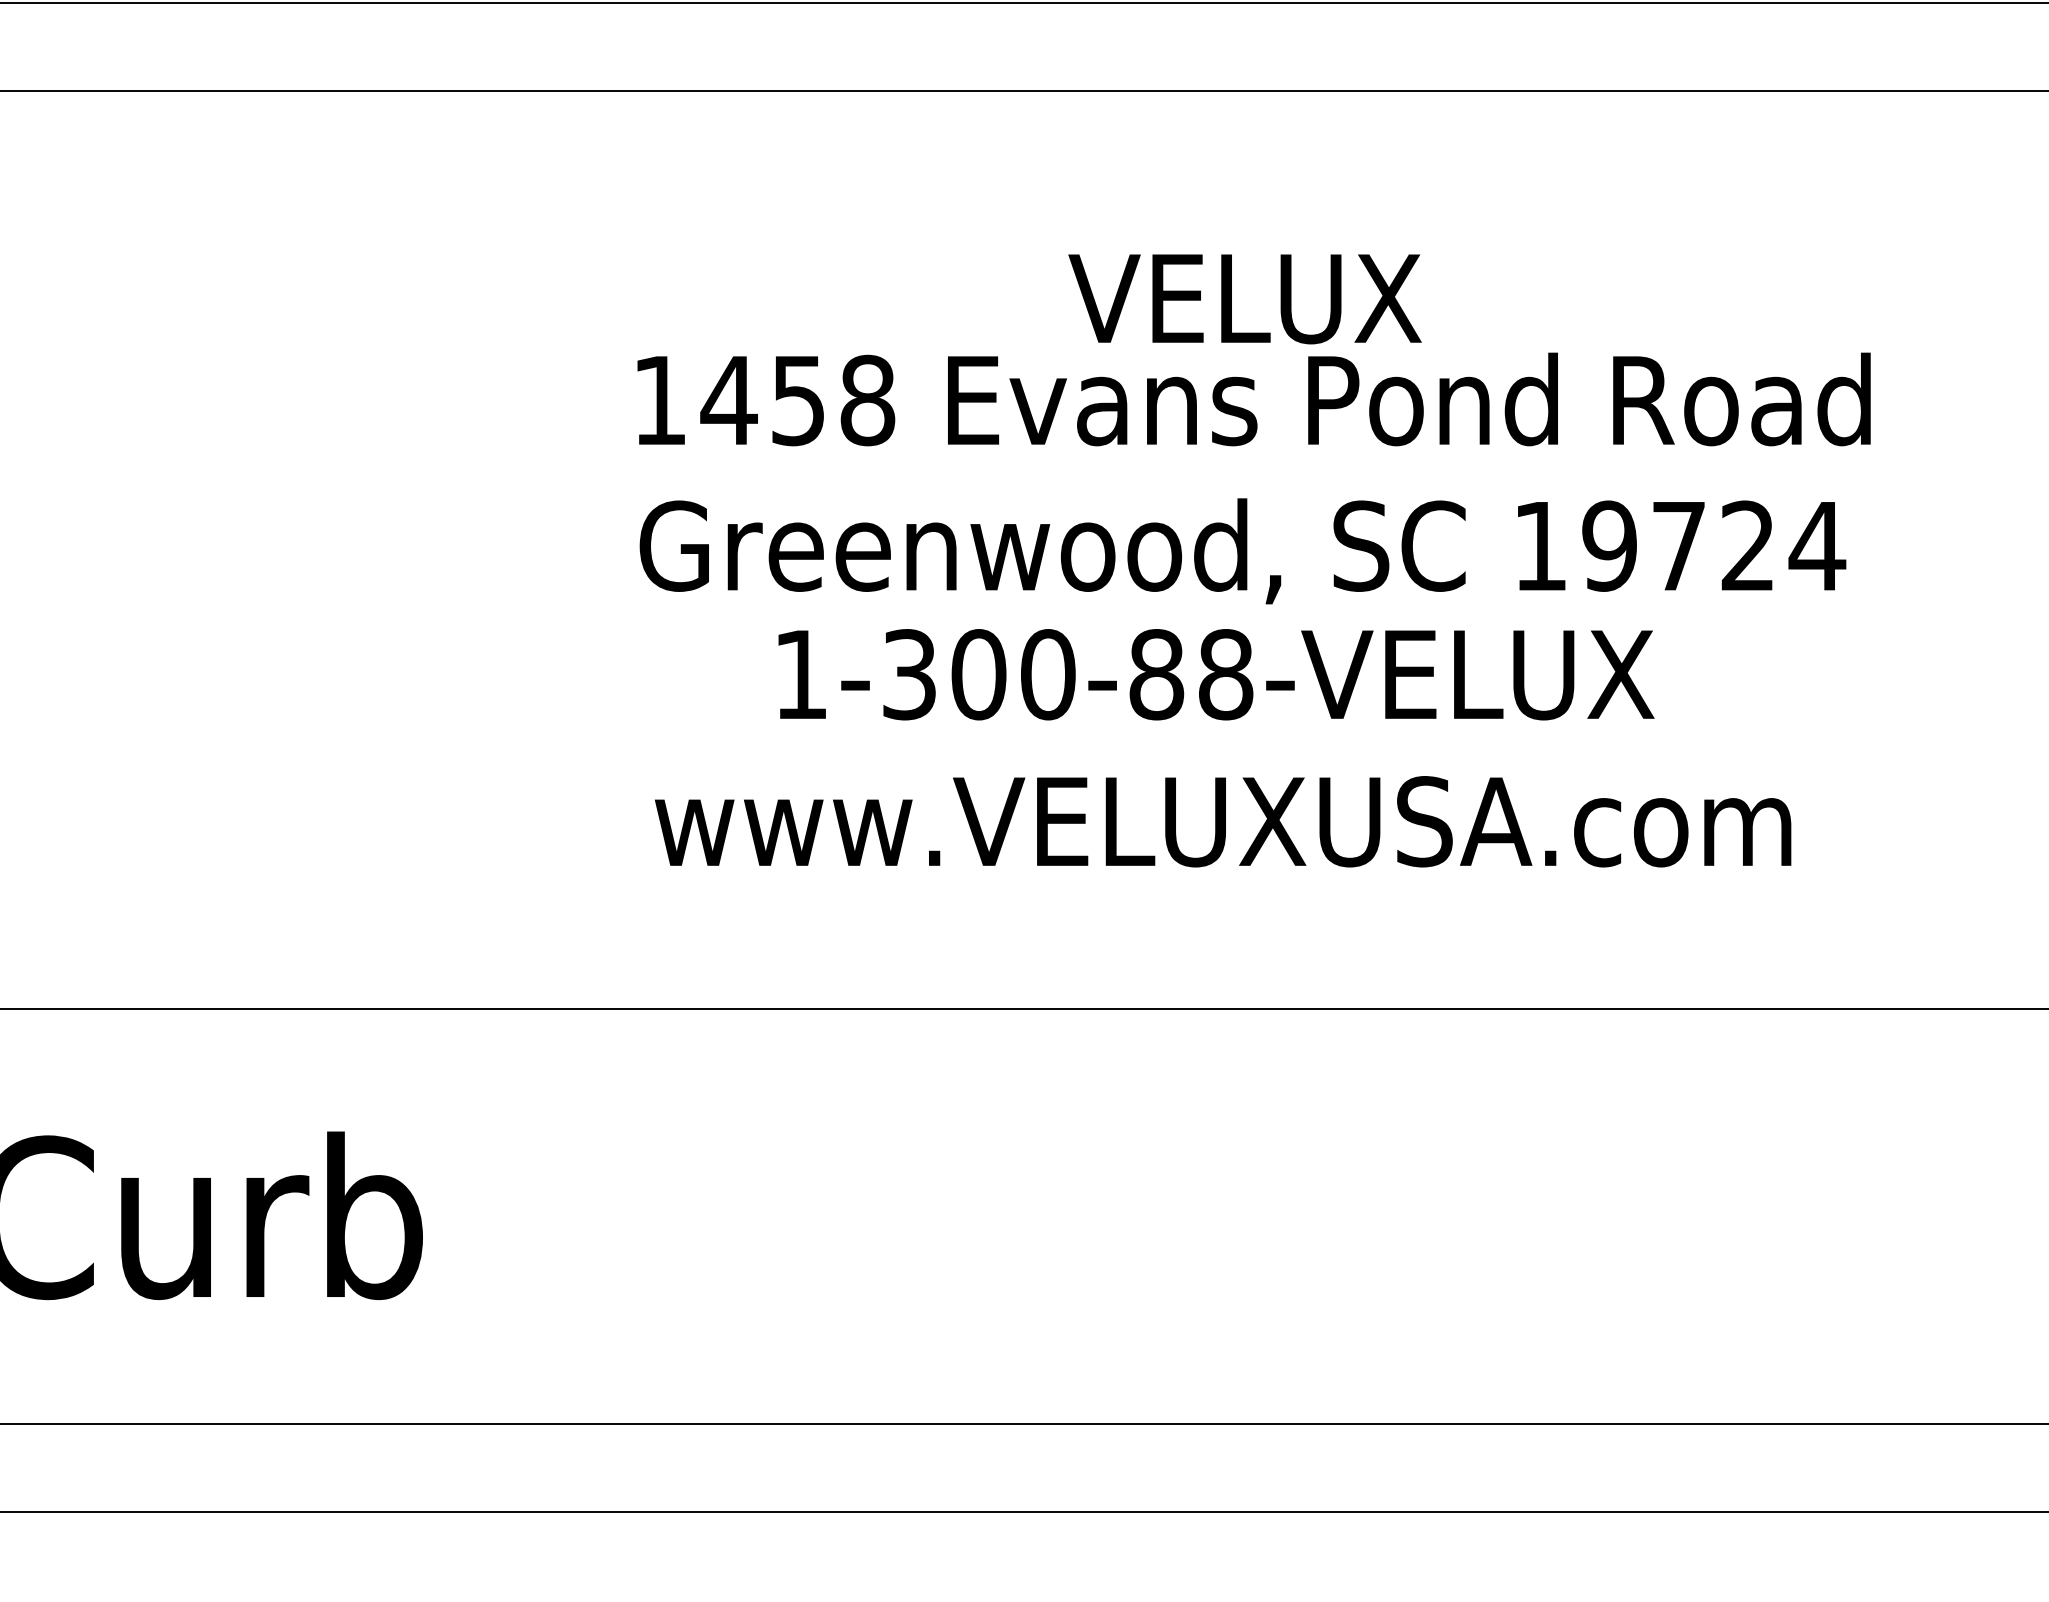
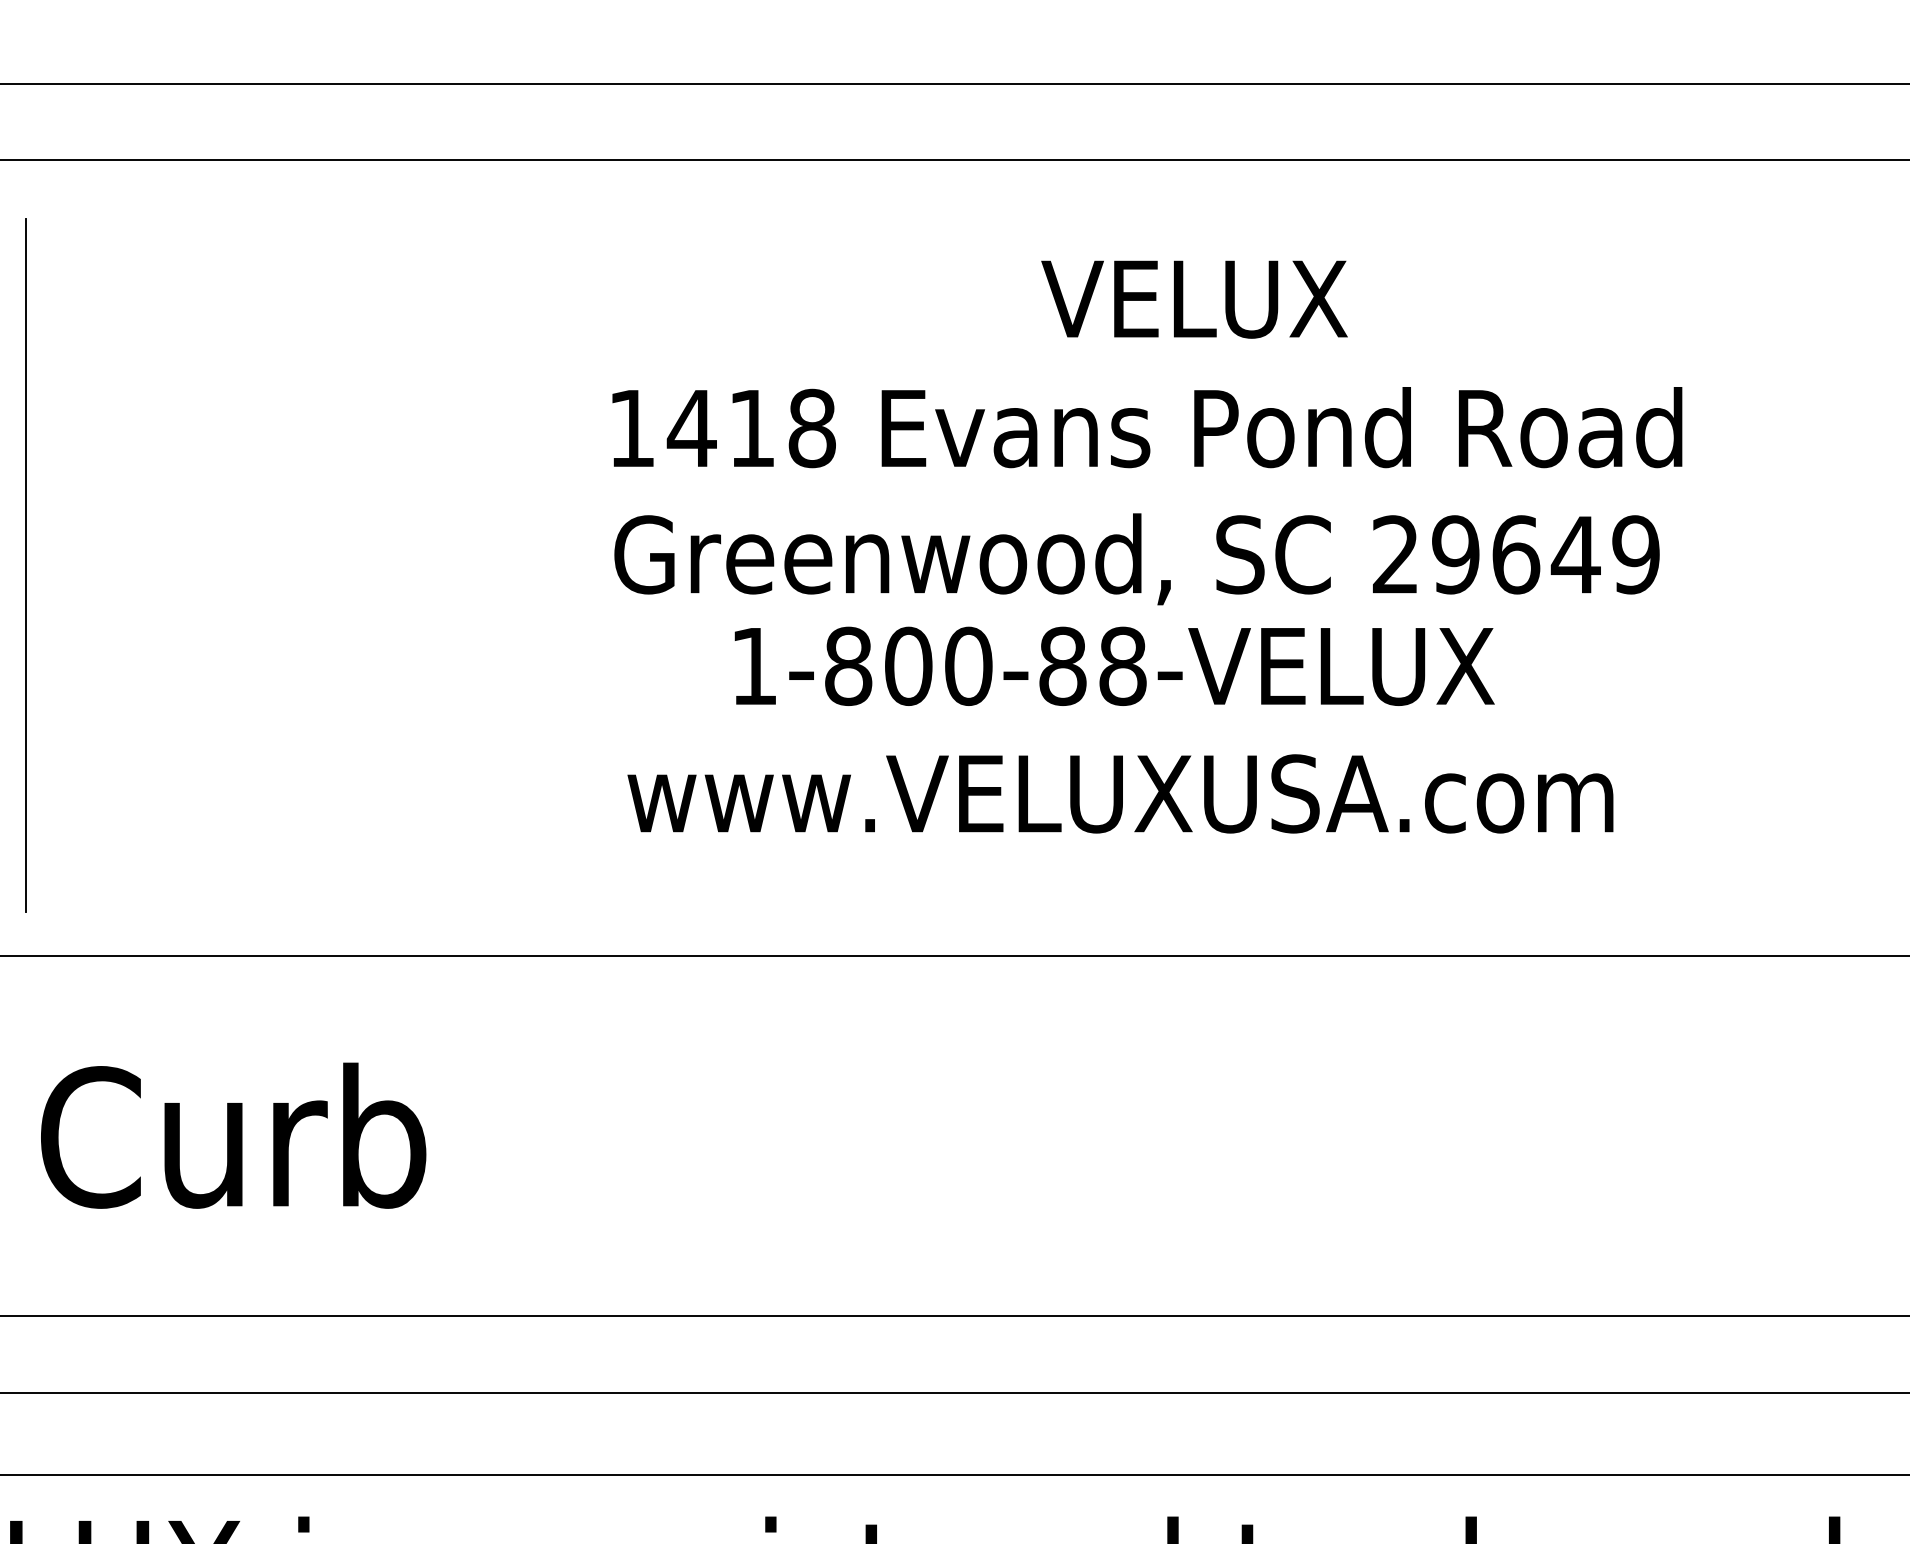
text: (1245, 299) -> (1194, 299), moved
text: (797, 401) -> (751, 429), 1458 -> 1418
text: (1679, 545) -> (1516, 554), 19724 -> 29649
text: (909, 673) -> (848, 665), 1-300-88-VELUX -> 1-800-88-VELUX

